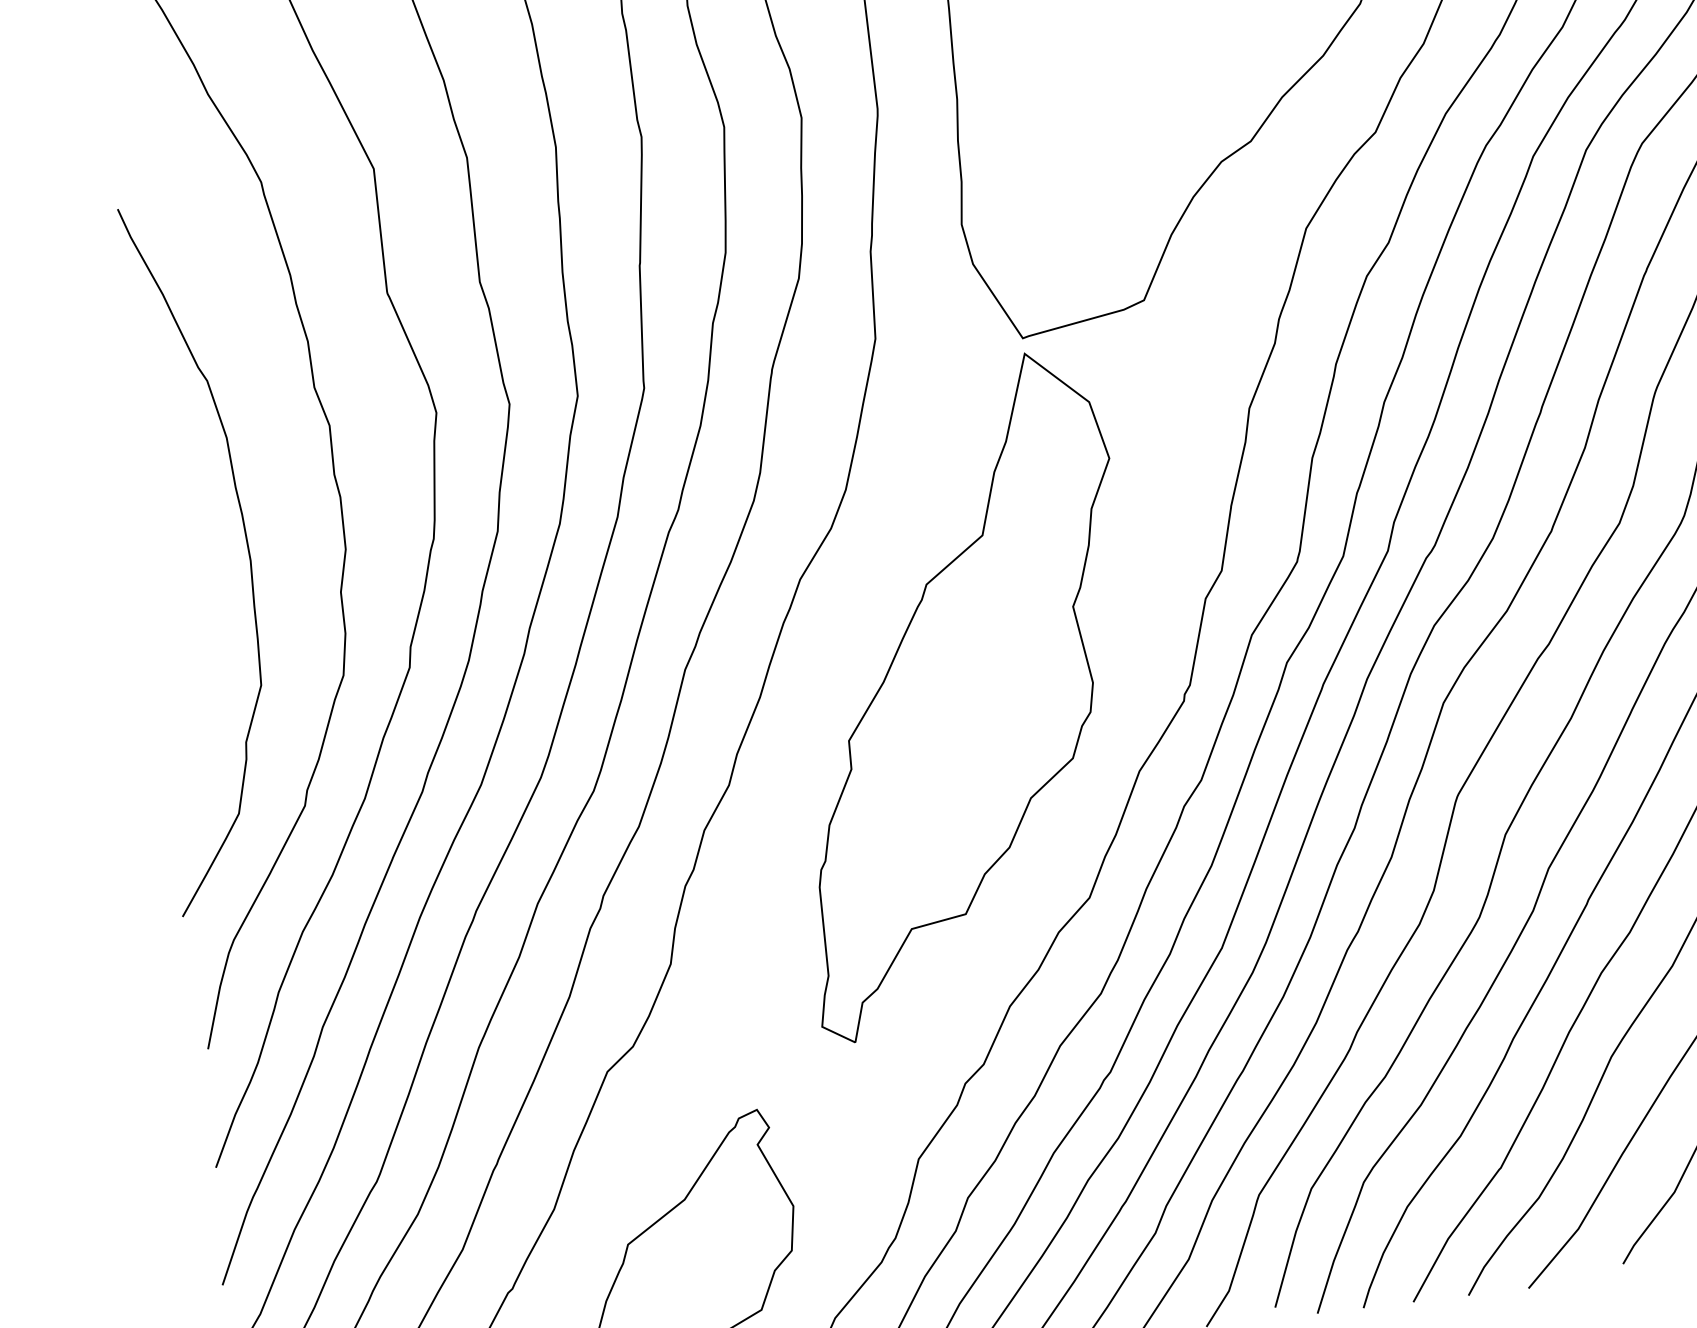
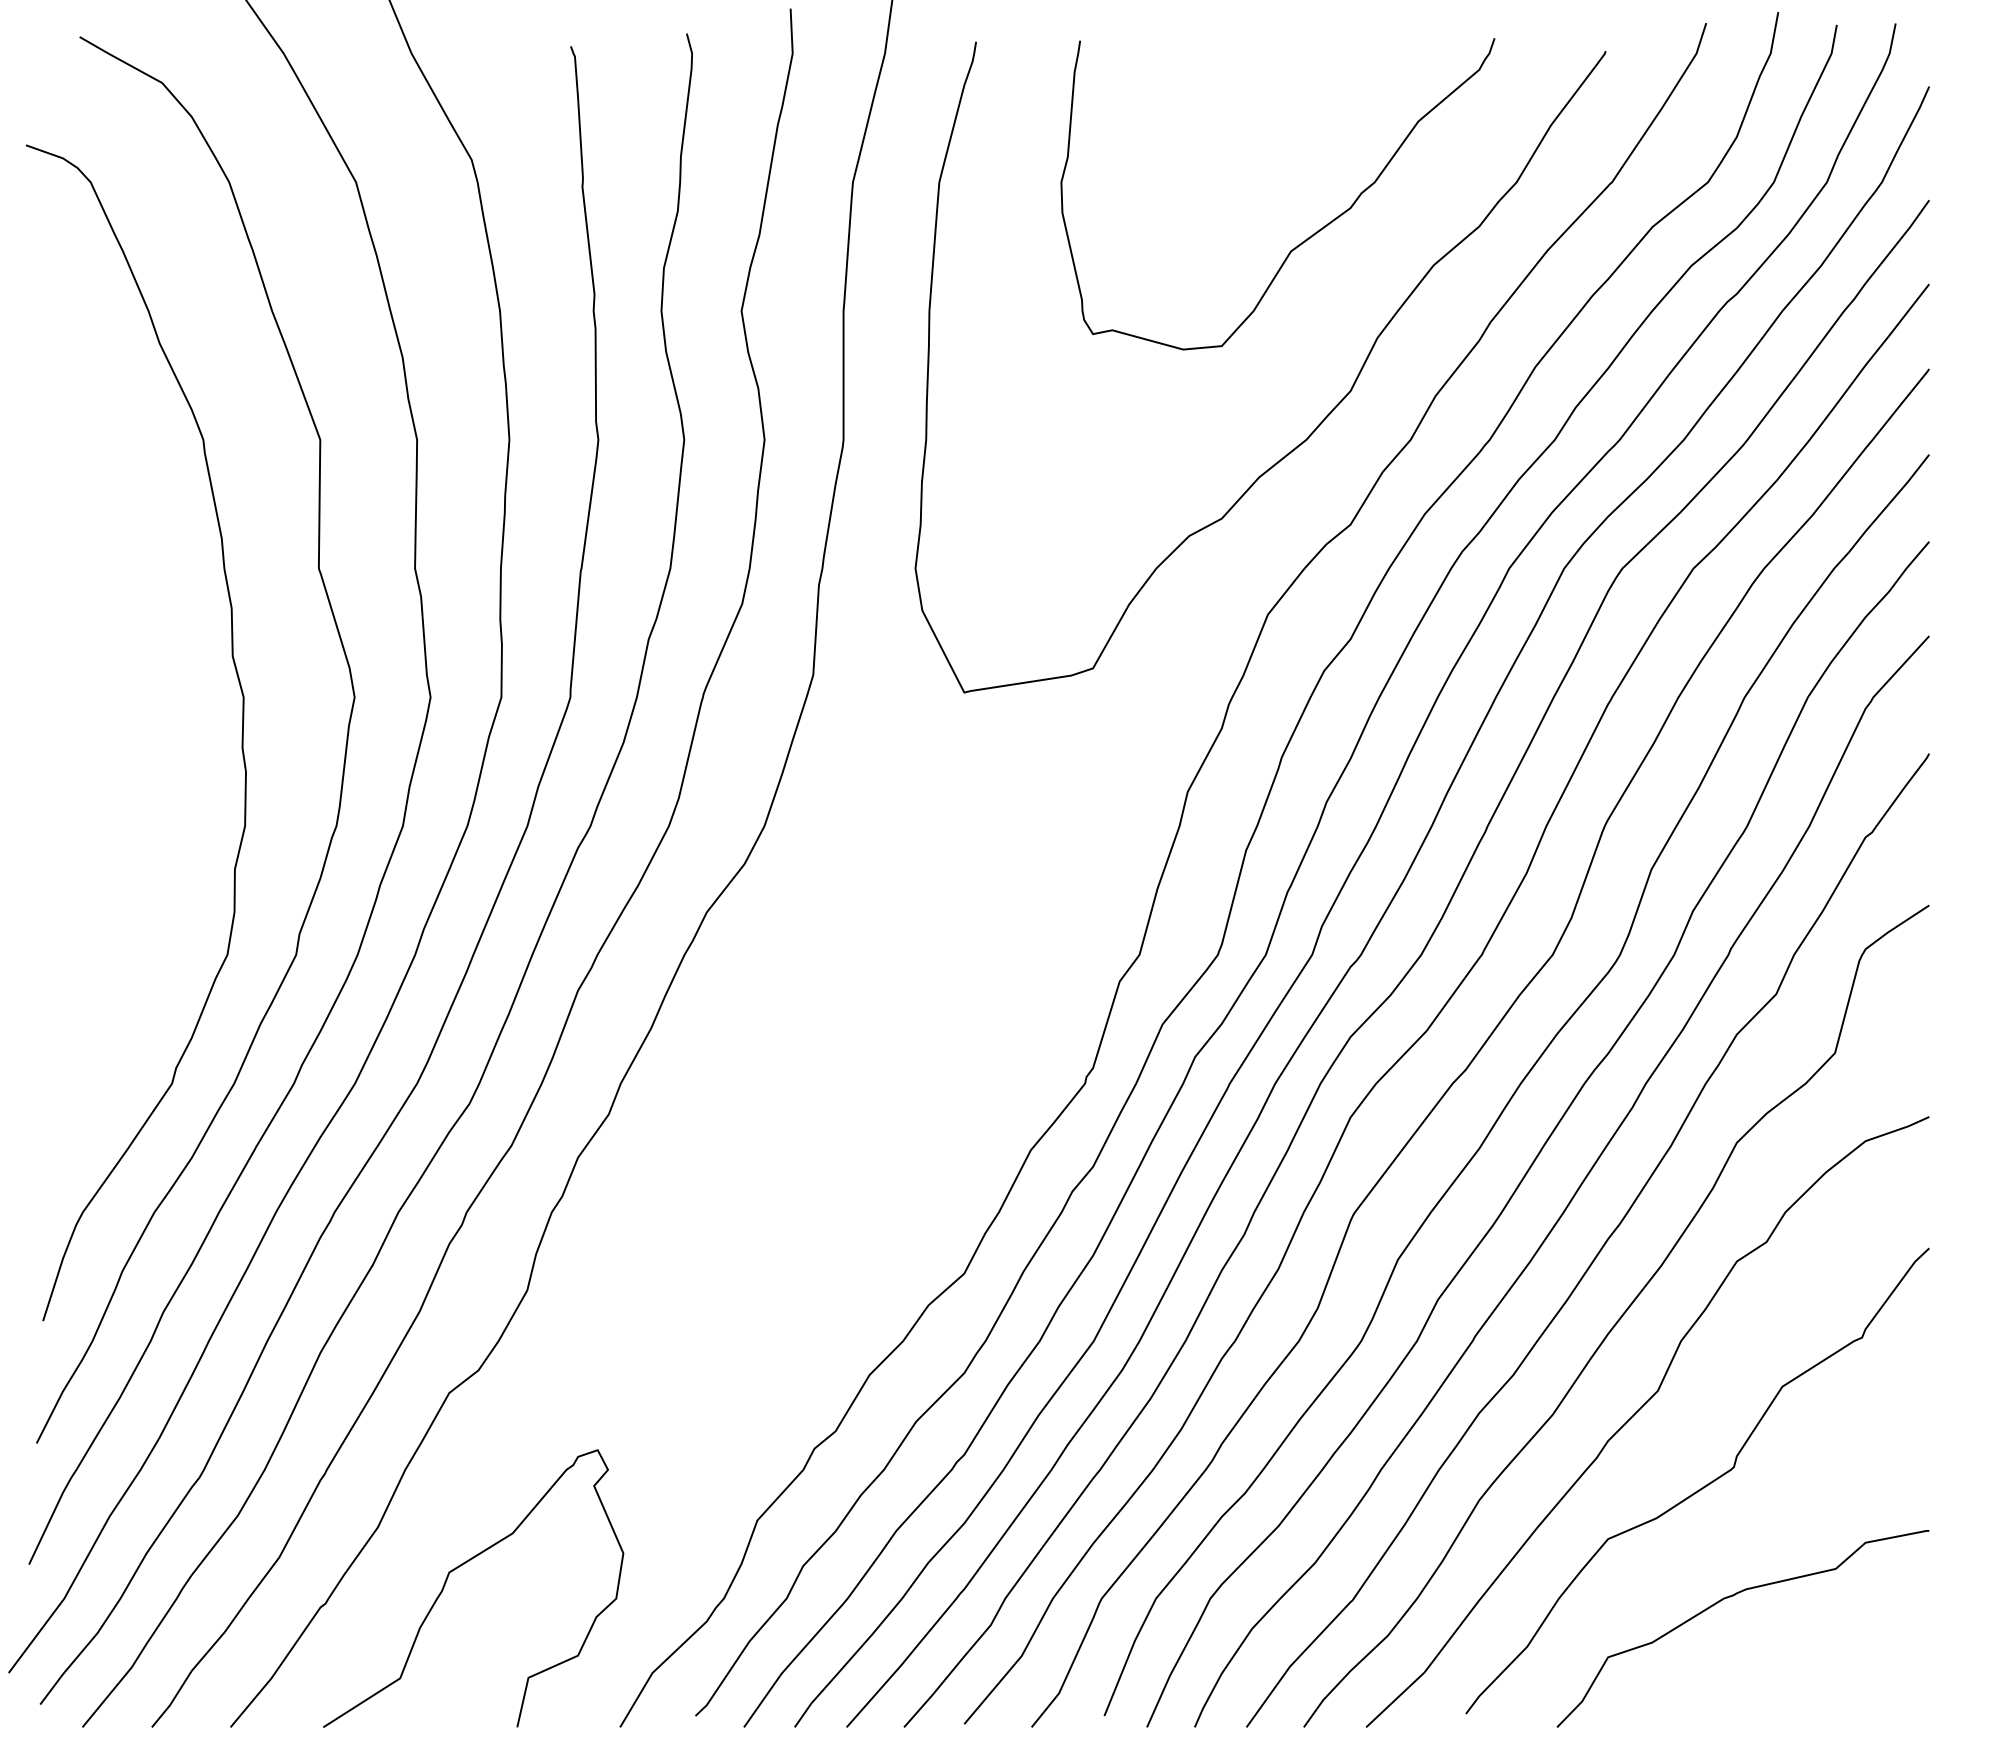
curve: (247, 550) -> (144, 815), removed
part: (959, 695) -> (855, 1050), removed

